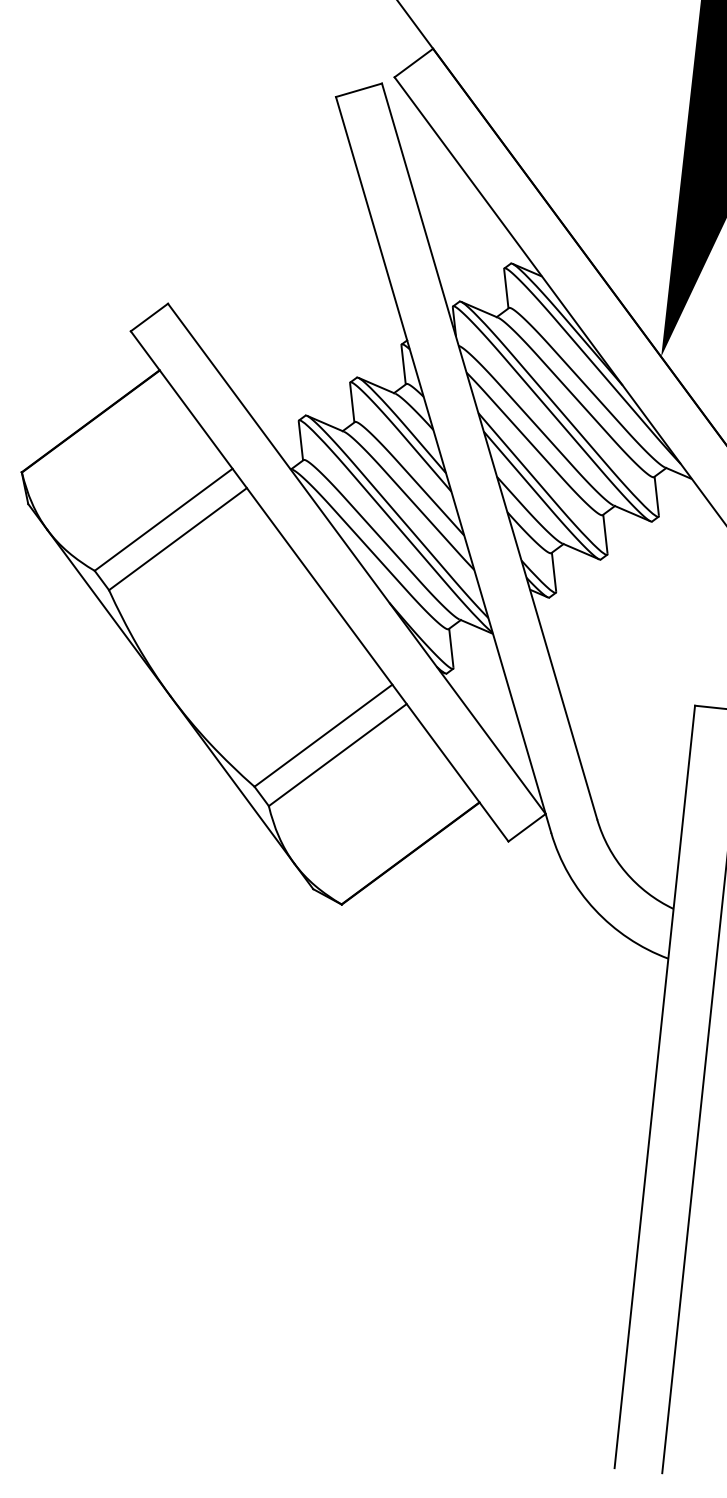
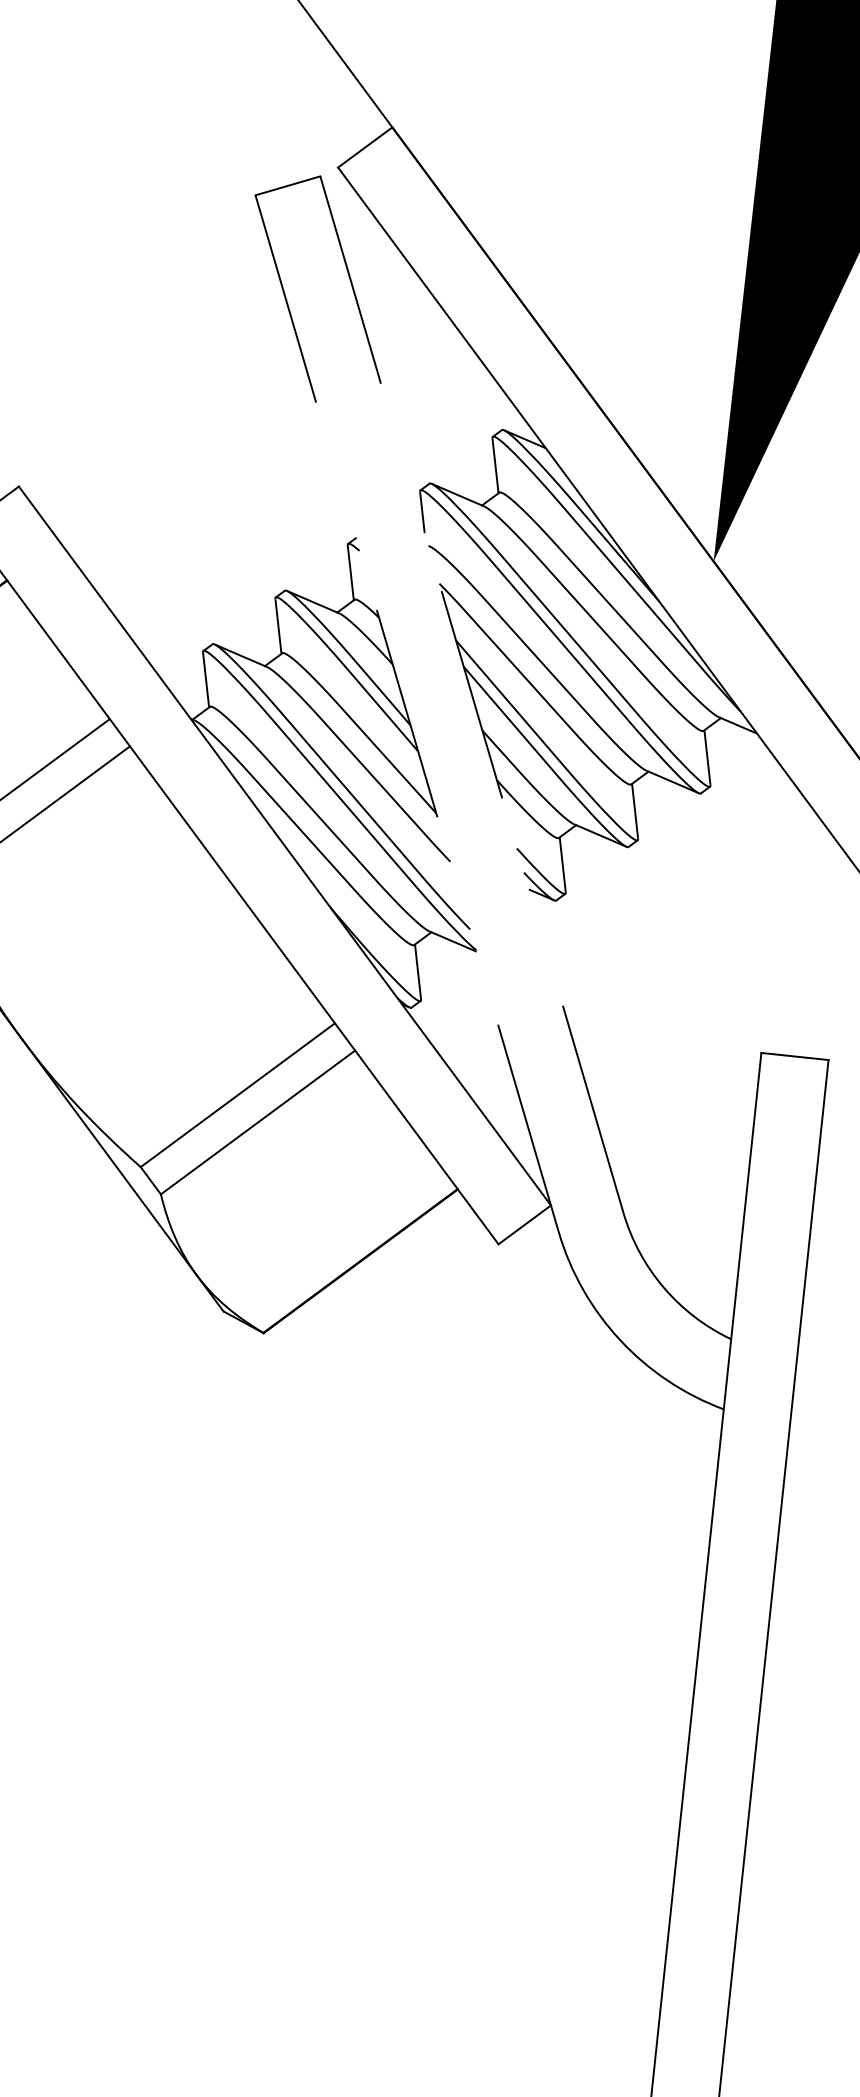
line: (489, 451) -> (471, 694), solid -> dashed
line: (443, 465) -> (406, 714), solid -> dashed

